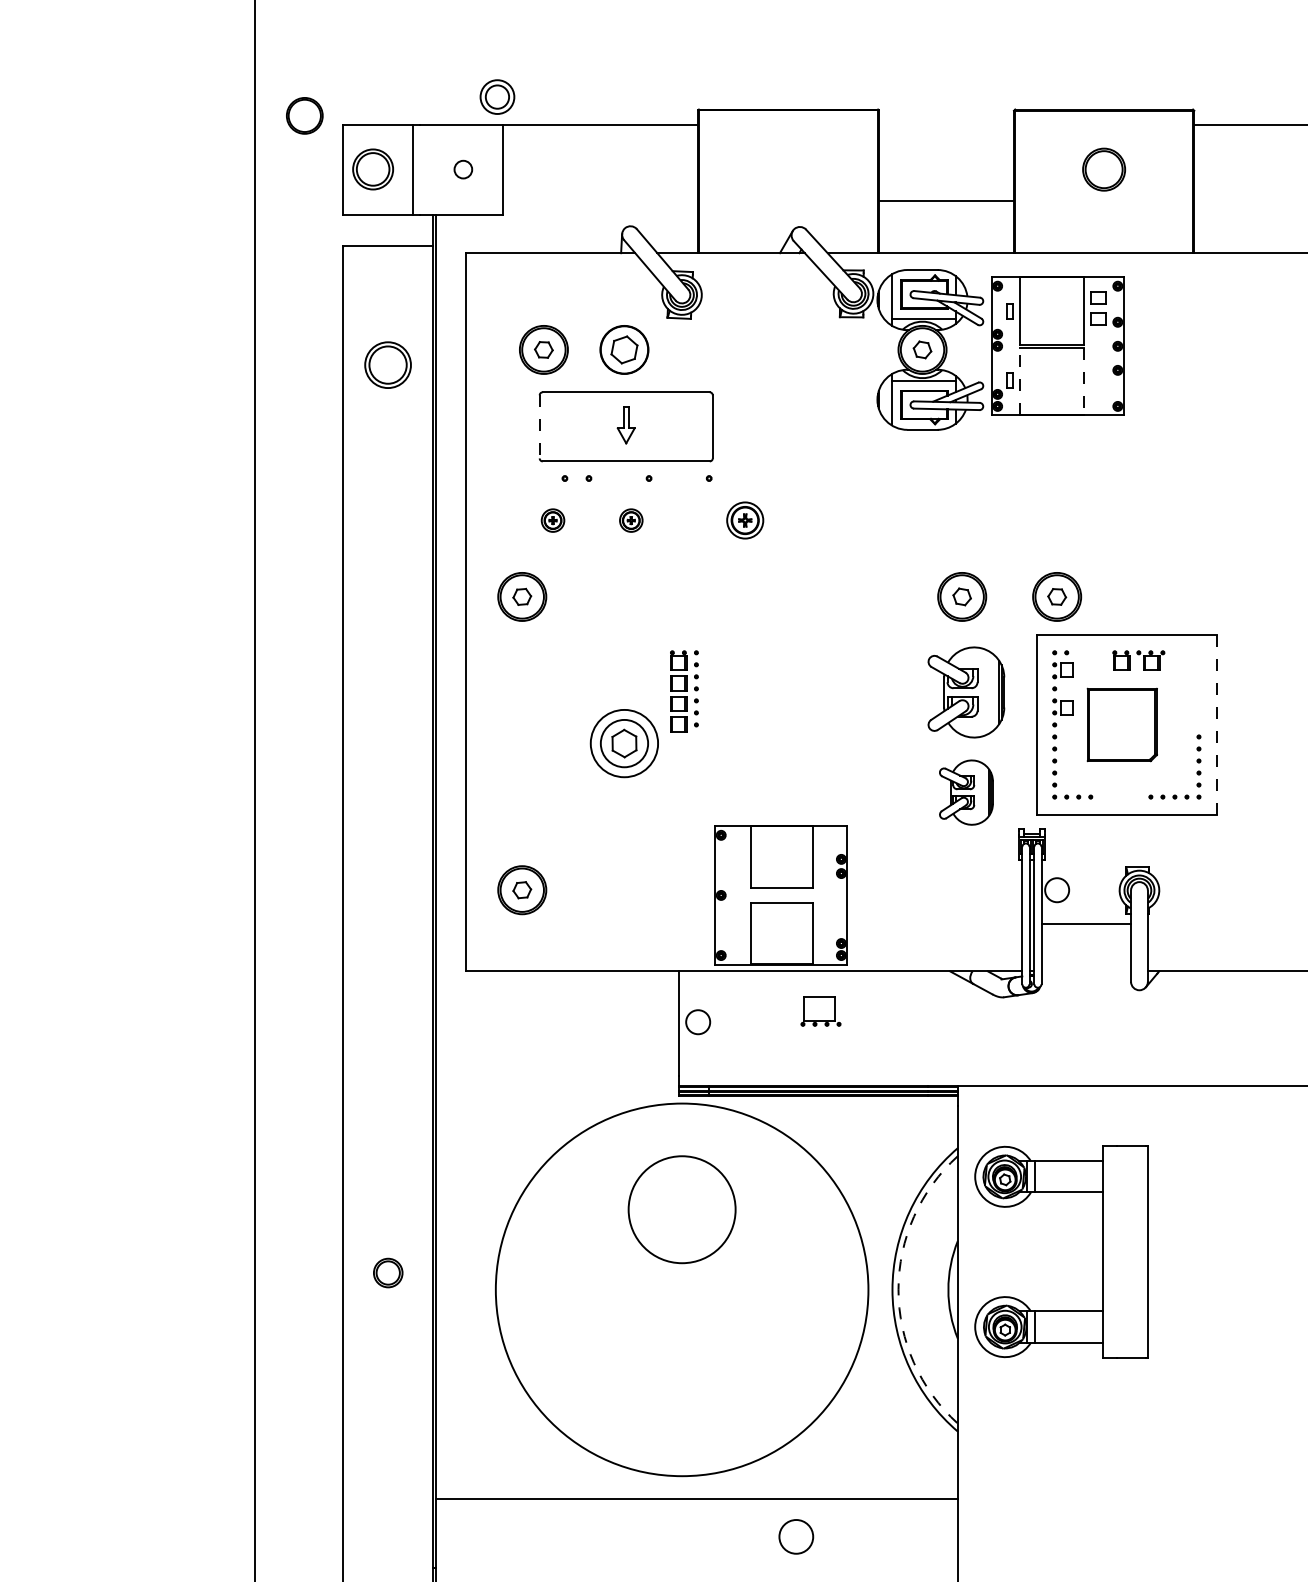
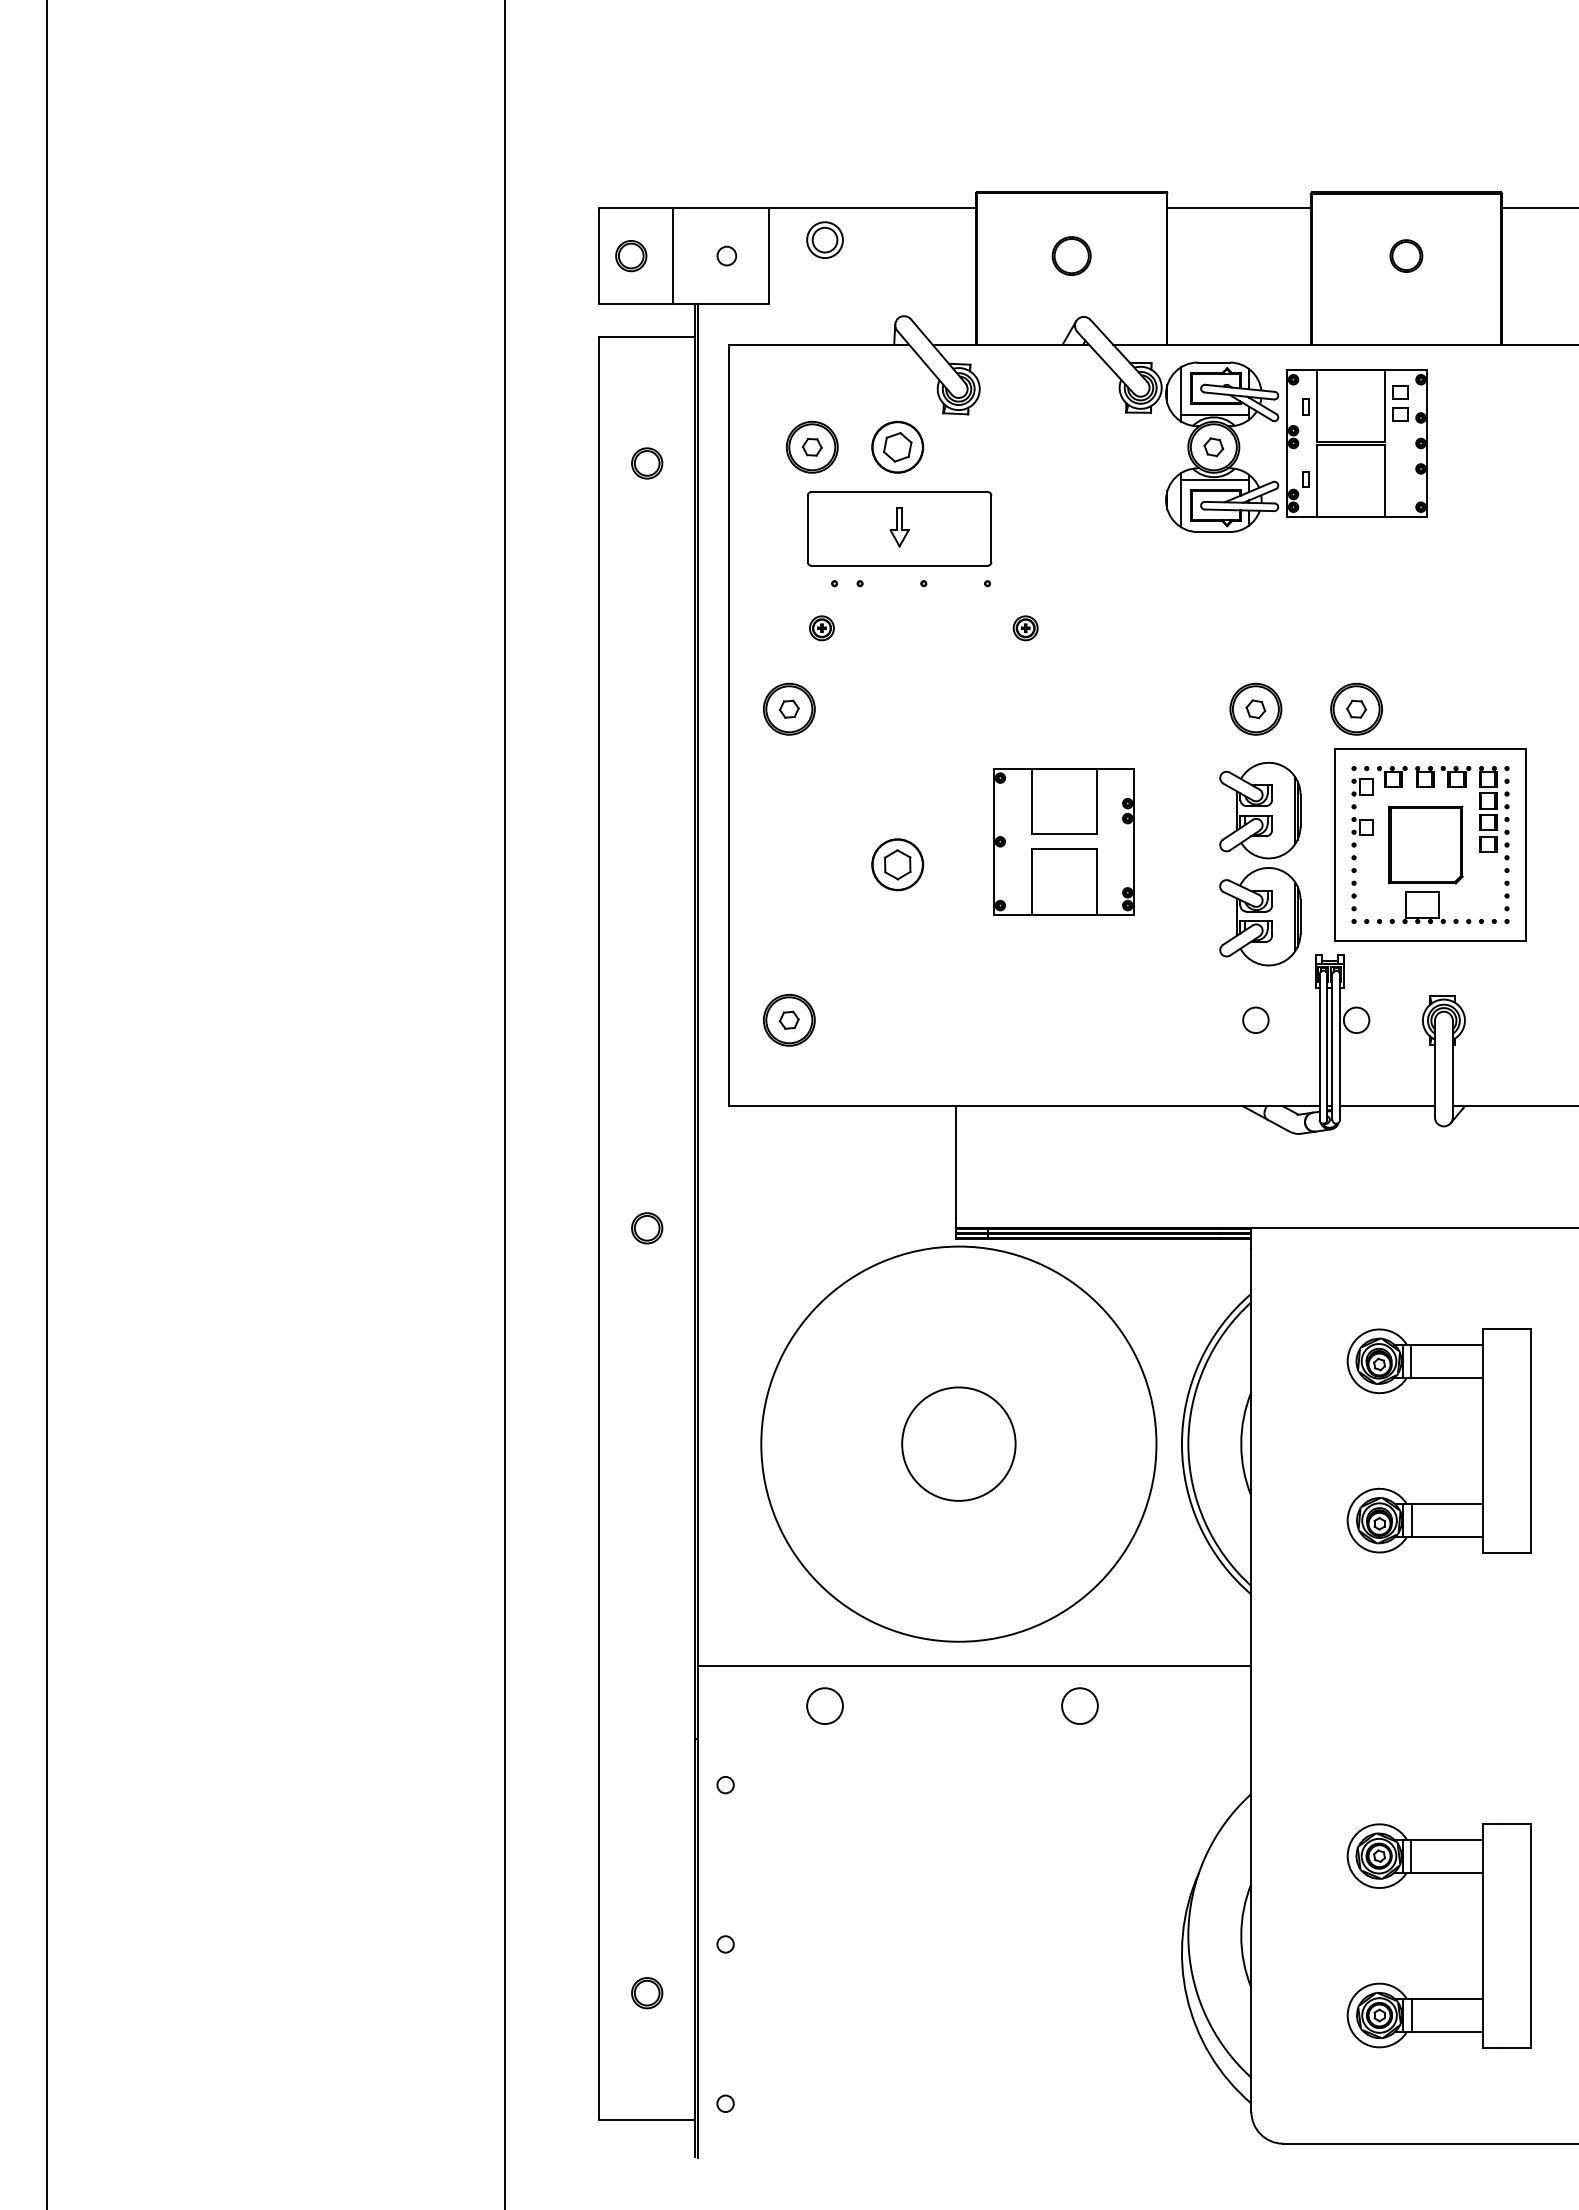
part: (496, 96) -> (824, 239), moved
part: (304, 115) -> (1071, 255), moved
part: (1104, 169) -> (1406, 255), size x0.71
part: (373, 170) -> (631, 256), size x0.71
line: (945, 201) -> (1238, 208), moved
part: (388, 365) -> (647, 463), size x0.62
line: (1020, 381) -> (1317, 480), dashed -> solid
line: (1083, 381) -> (1384, 480), dashed -> solid
line: (539, 427) -> (807, 529), dashed -> solid
part: (630, 520) -> (904, 628), removed
part: (744, 520) -> (1025, 628), size x0.62
part: (1090, 660) -> (1392, 776), added
part: (684, 691) -> (1494, 809), moved
line: (1217, 725) -> (1526, 845), dashed -> solid
circle: (624, 743) -> (897, 864), size x0.71
part: (966, 792) -> (1260, 916), size x1.43
part: (780, 895) -> (1063, 841), moved
line: (1086, 924) -> (1387, 1106), moved
part: (820, 1011) -> (1423, 907), moved
circle: (697, 1021) -> (1255, 1019), moved
circle: (681, 1209) -> (958, 1443), moved
part: (1102, 1251) -> (1482, 1440), moved
part: (388, 1273) -> (647, 1228), moved
arc: (898, 1290) -> (1188, 1444), dashed -> solid
circle: (555, 1536) -> (824, 1705), added

